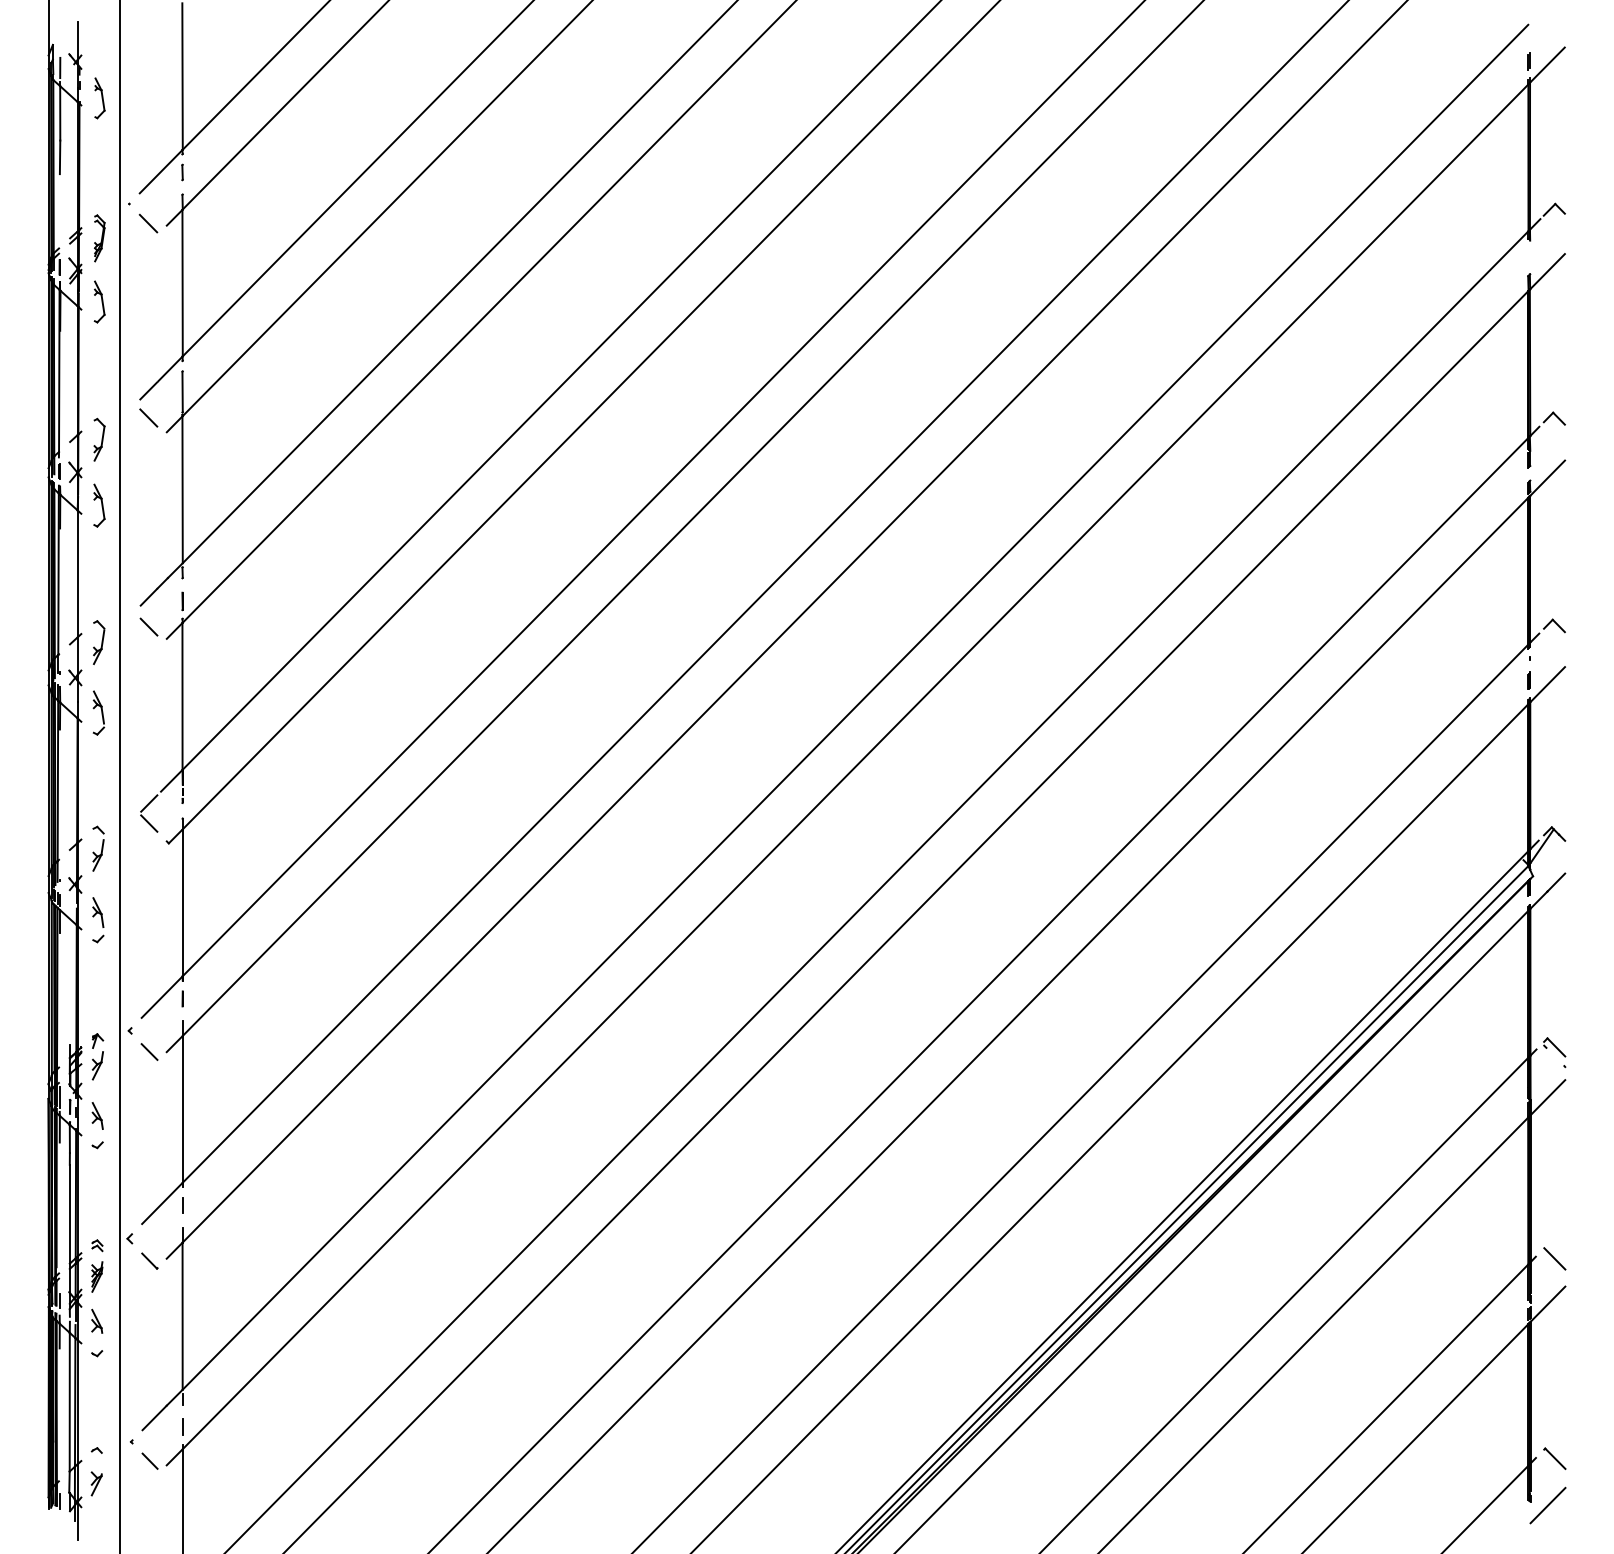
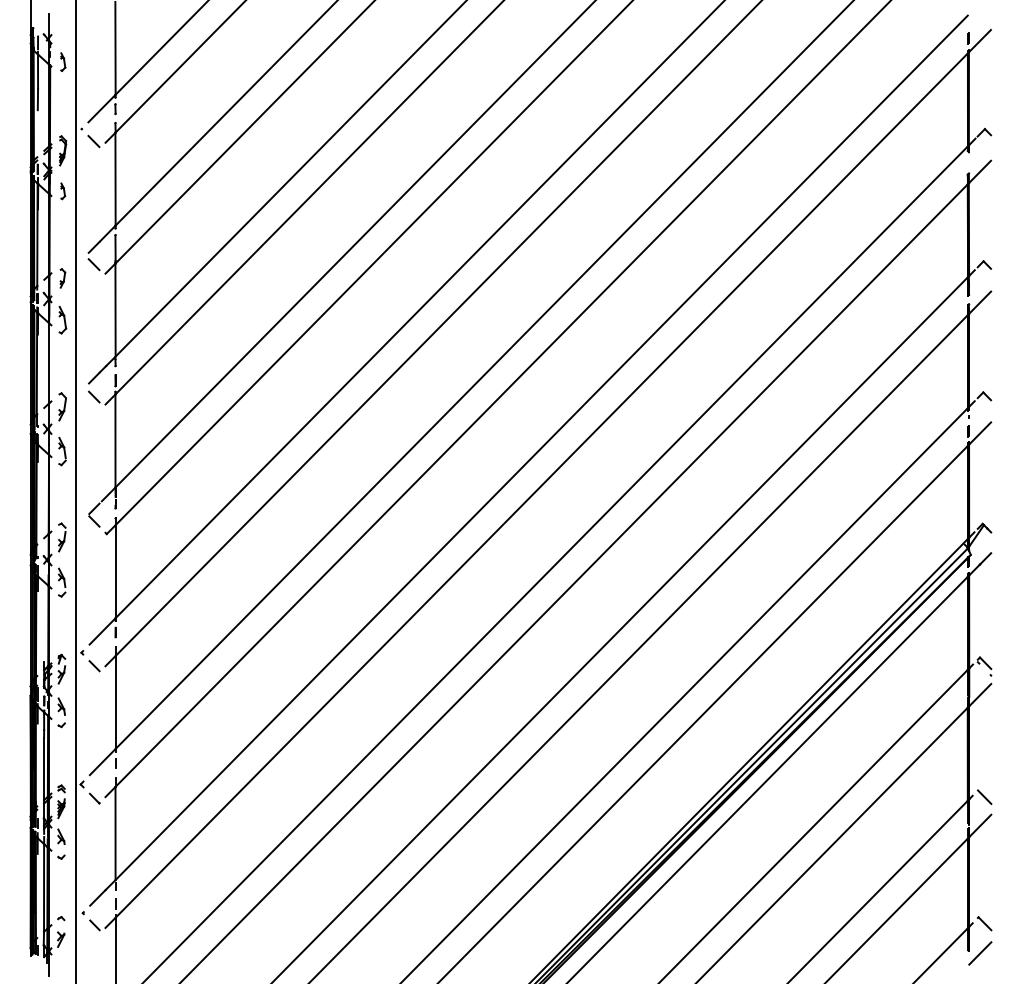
part: (100, 97) -> (63, 61), size x0.7
part: (100, 302) -> (63, 191), size x0.6
part: (98, 439) -> (62, 278), size x0.7

